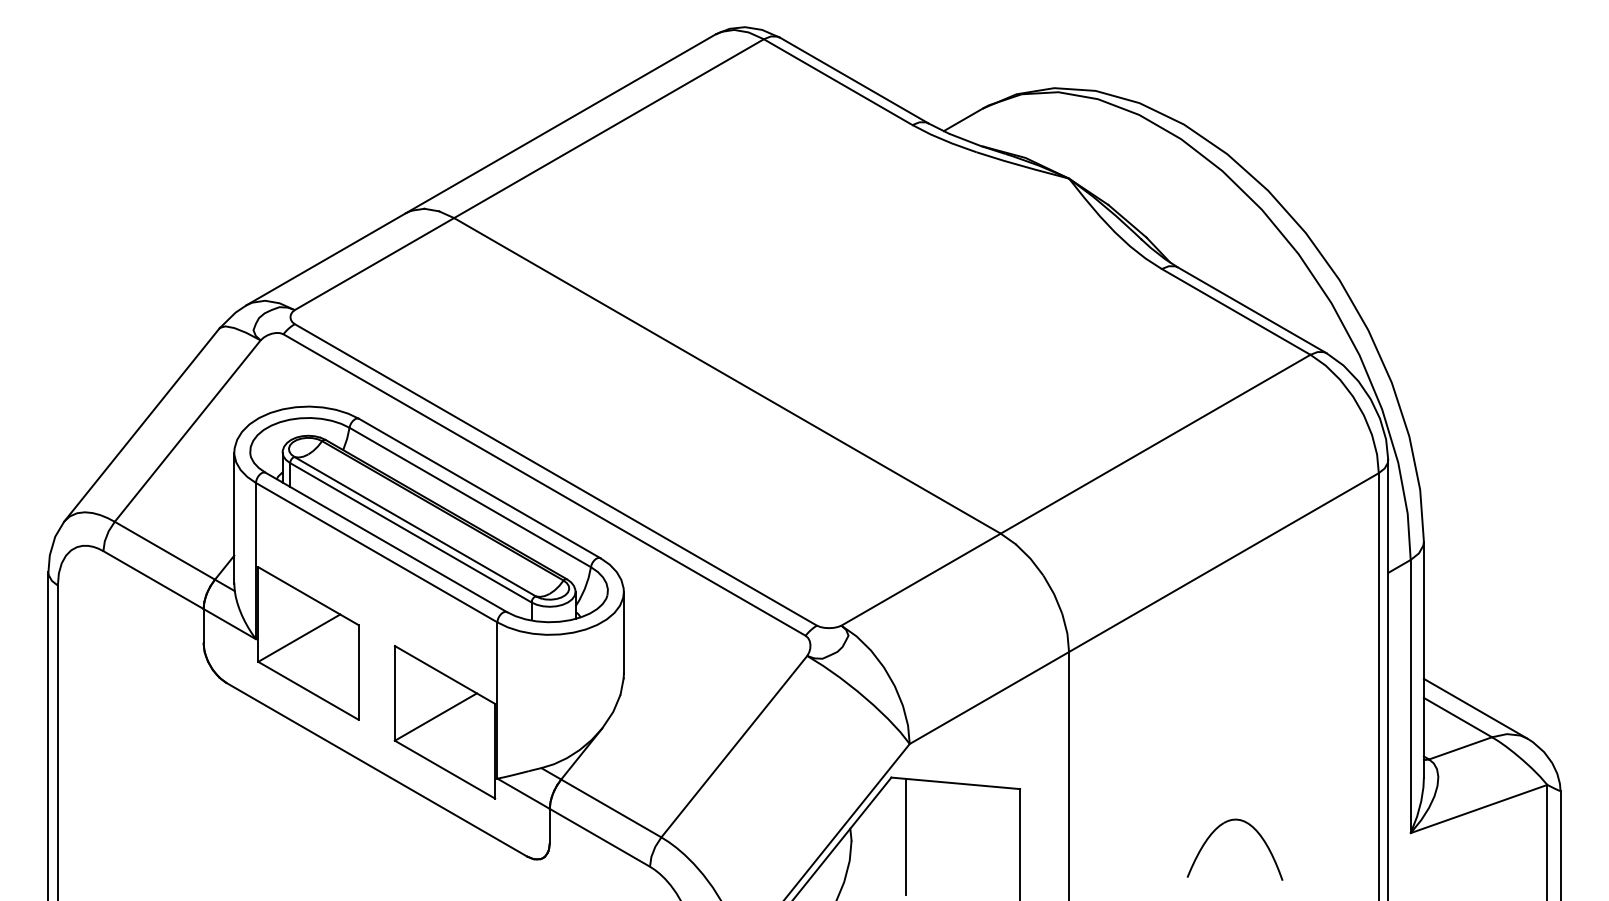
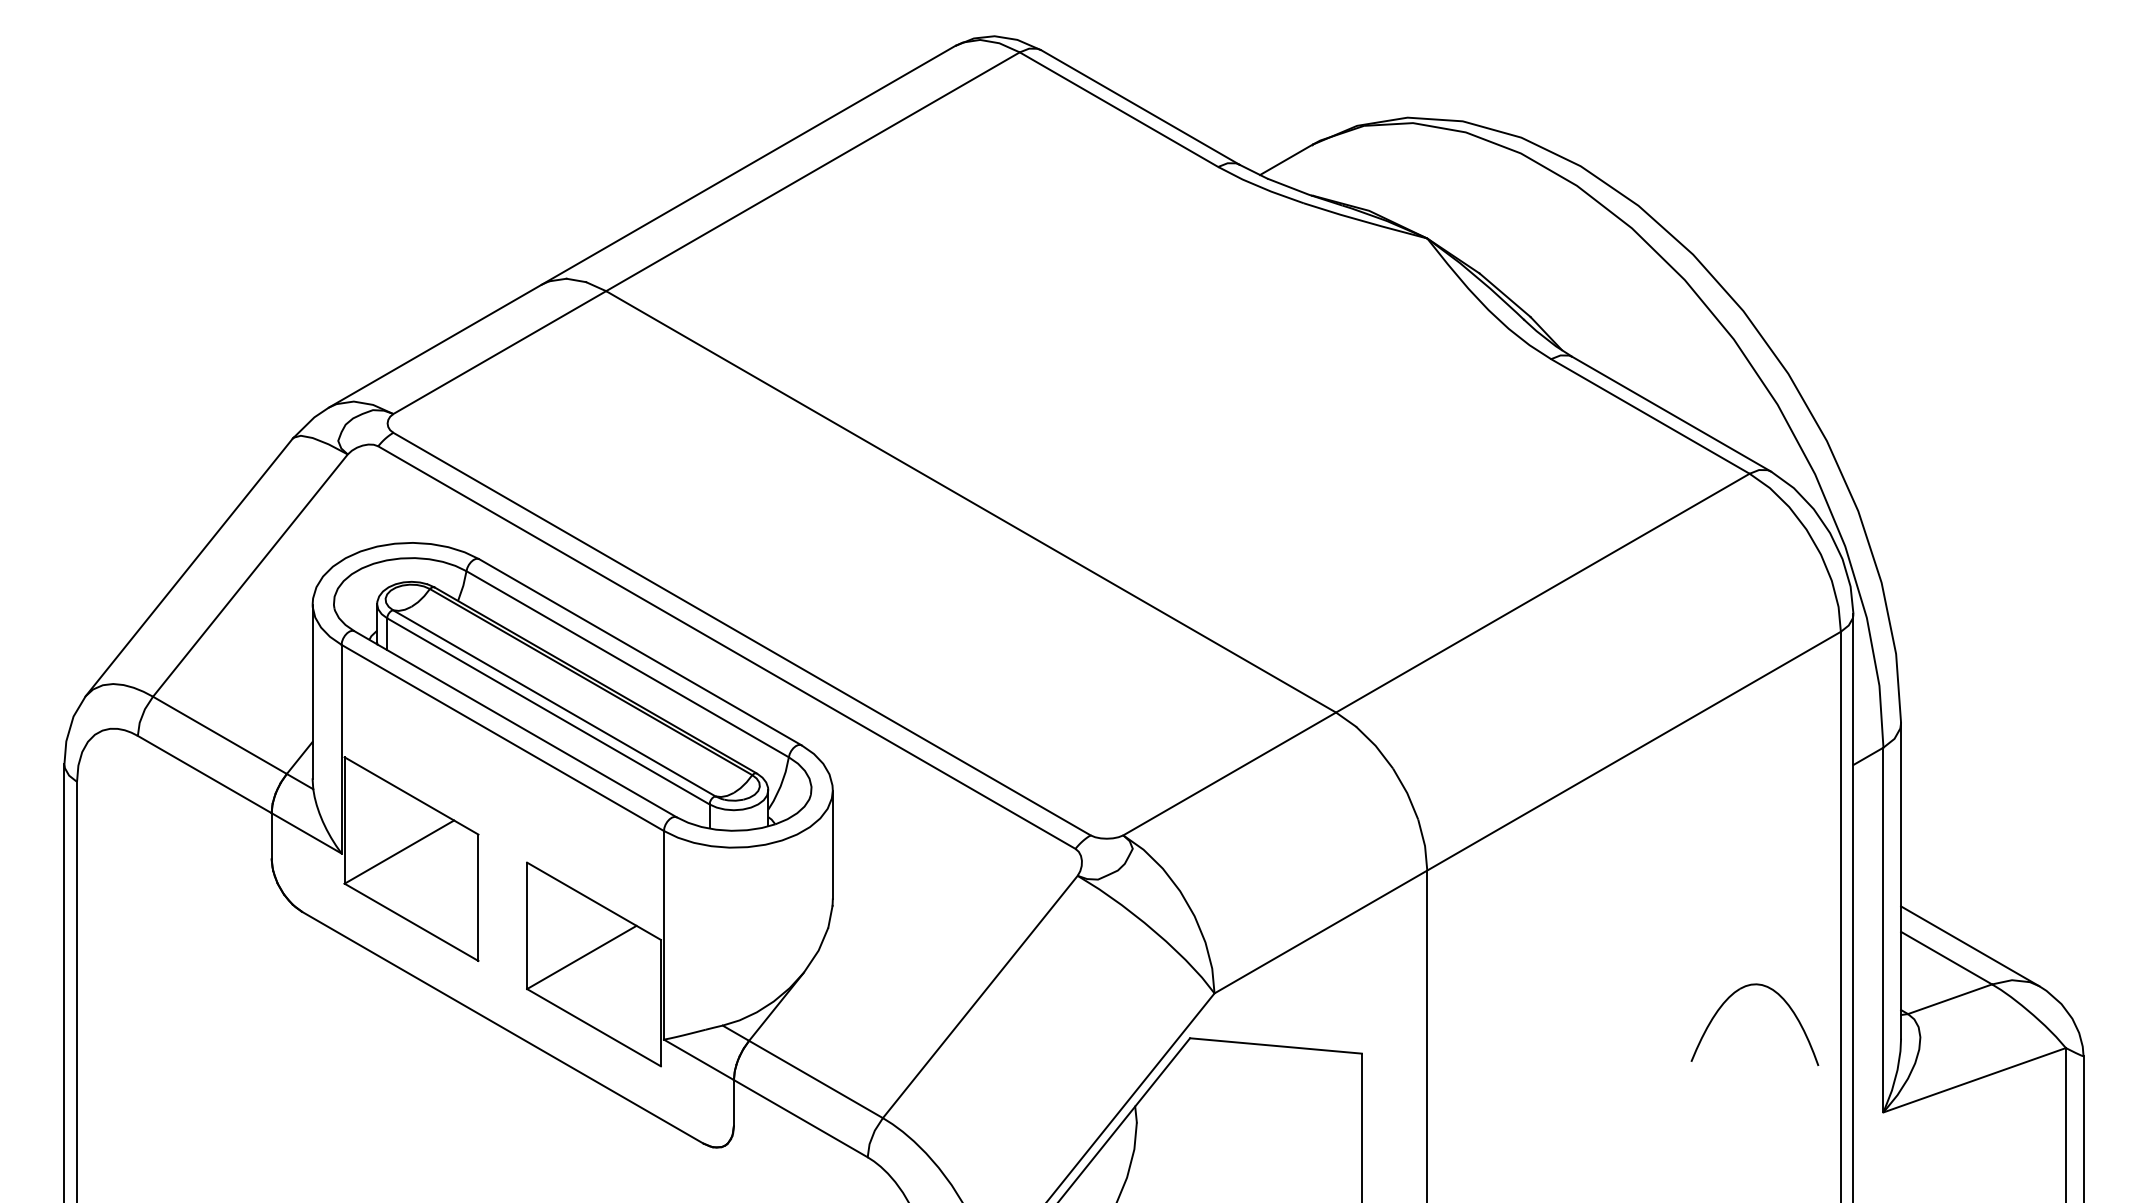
part: (1216, 830) -> (1729, 998), moved
line: (905, 836) -> (1209, 1117), removed

